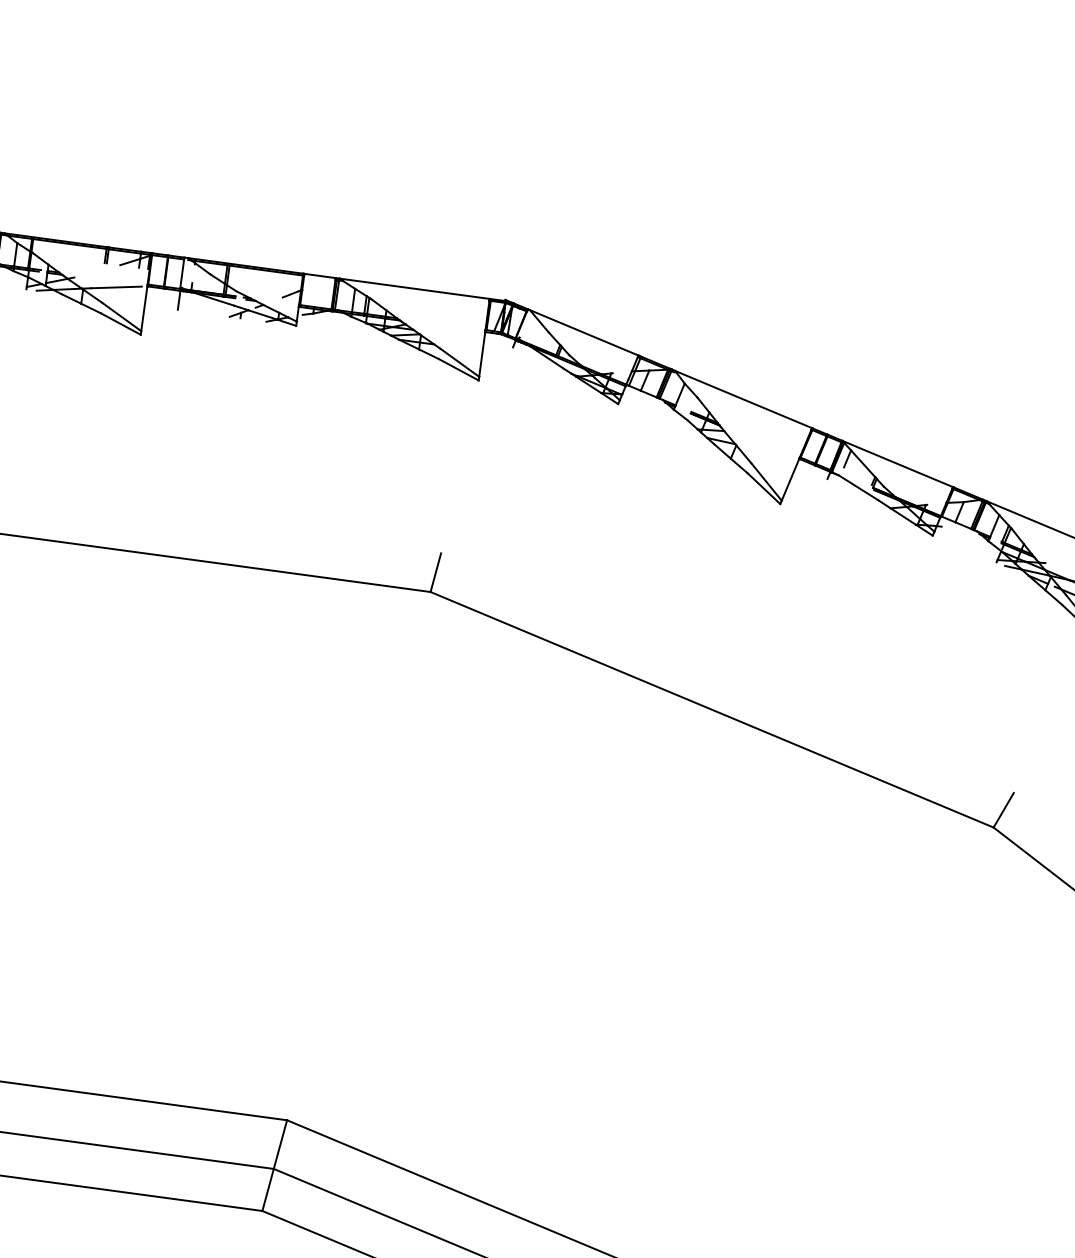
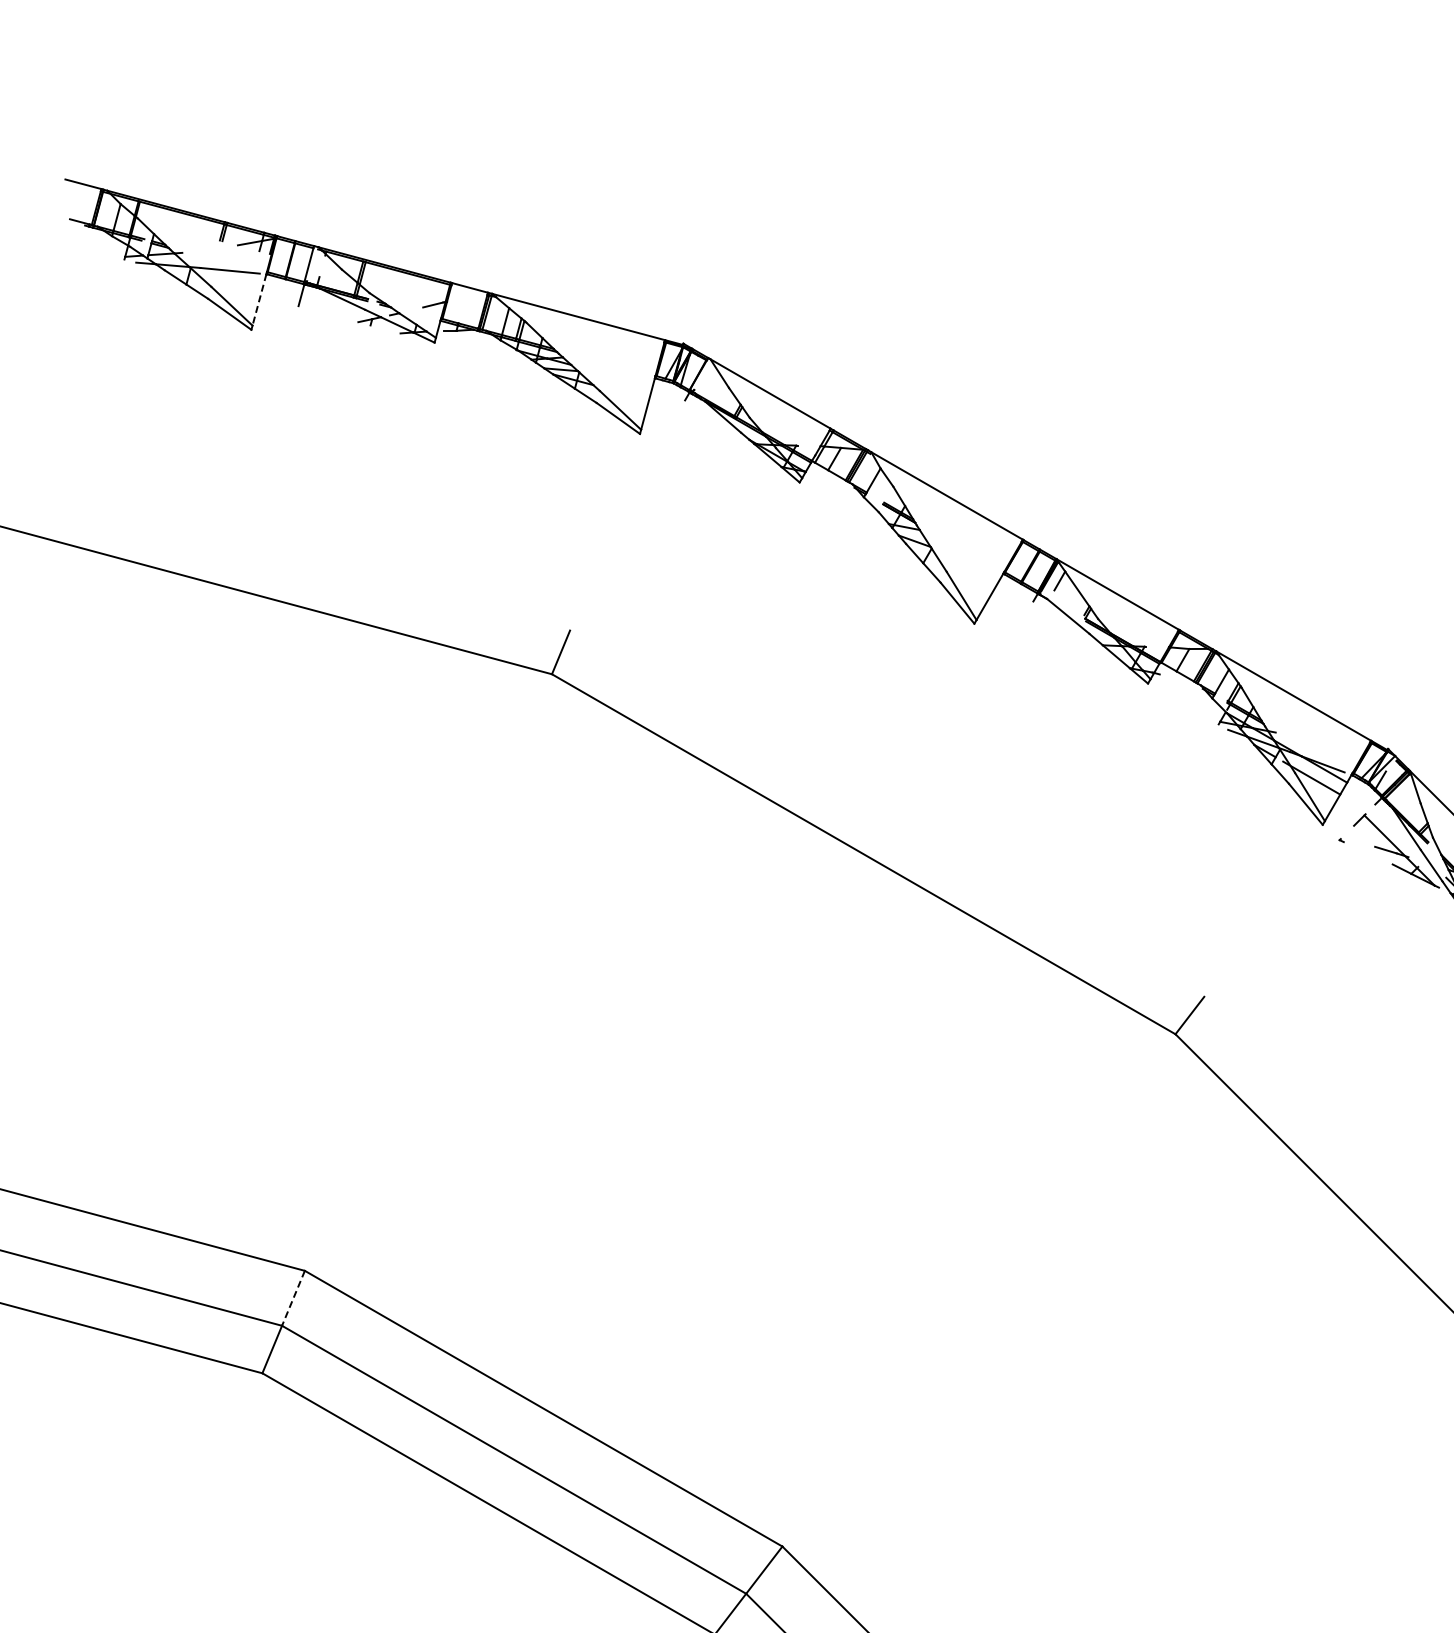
line: (144, 308) -> (259, 299), solid -> dashed
line: (280, 1144) -> (293, 1298), solid -> dashed

